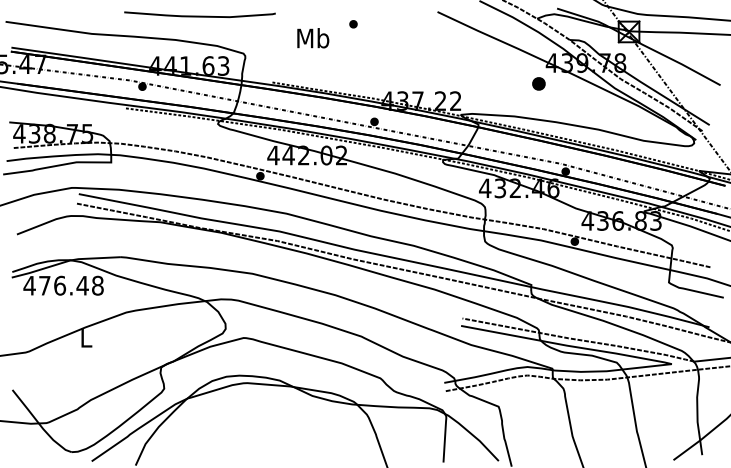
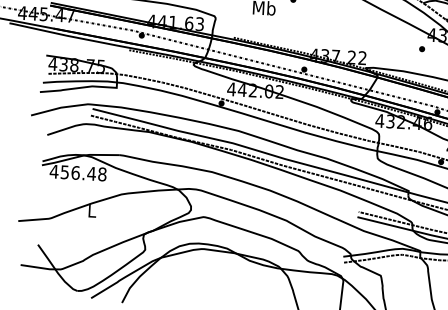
part: (539, 83) -> (422, 49), size x0.62
text: (44, 285) -> (64, 172), 476.48 -> 456.48

